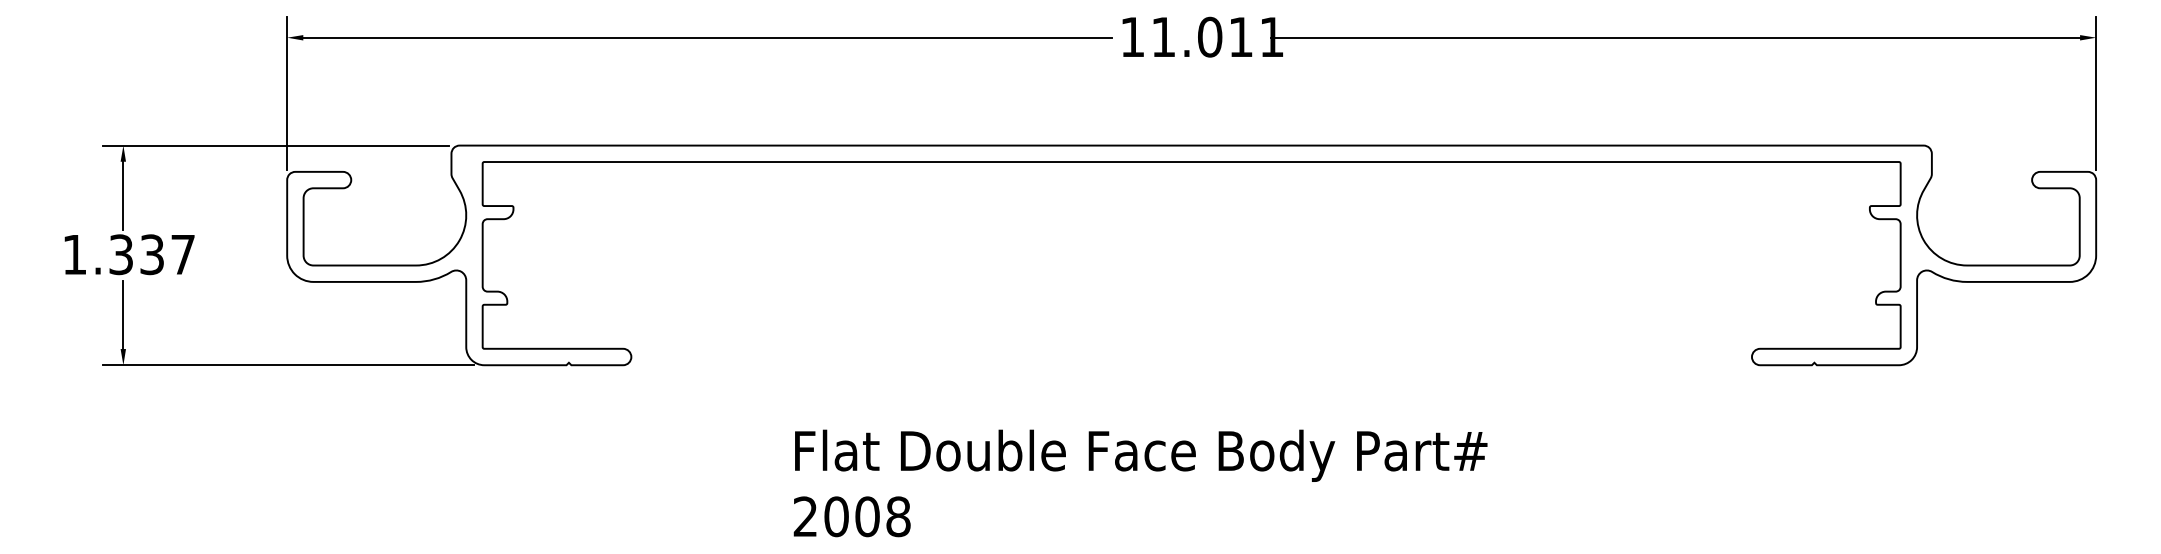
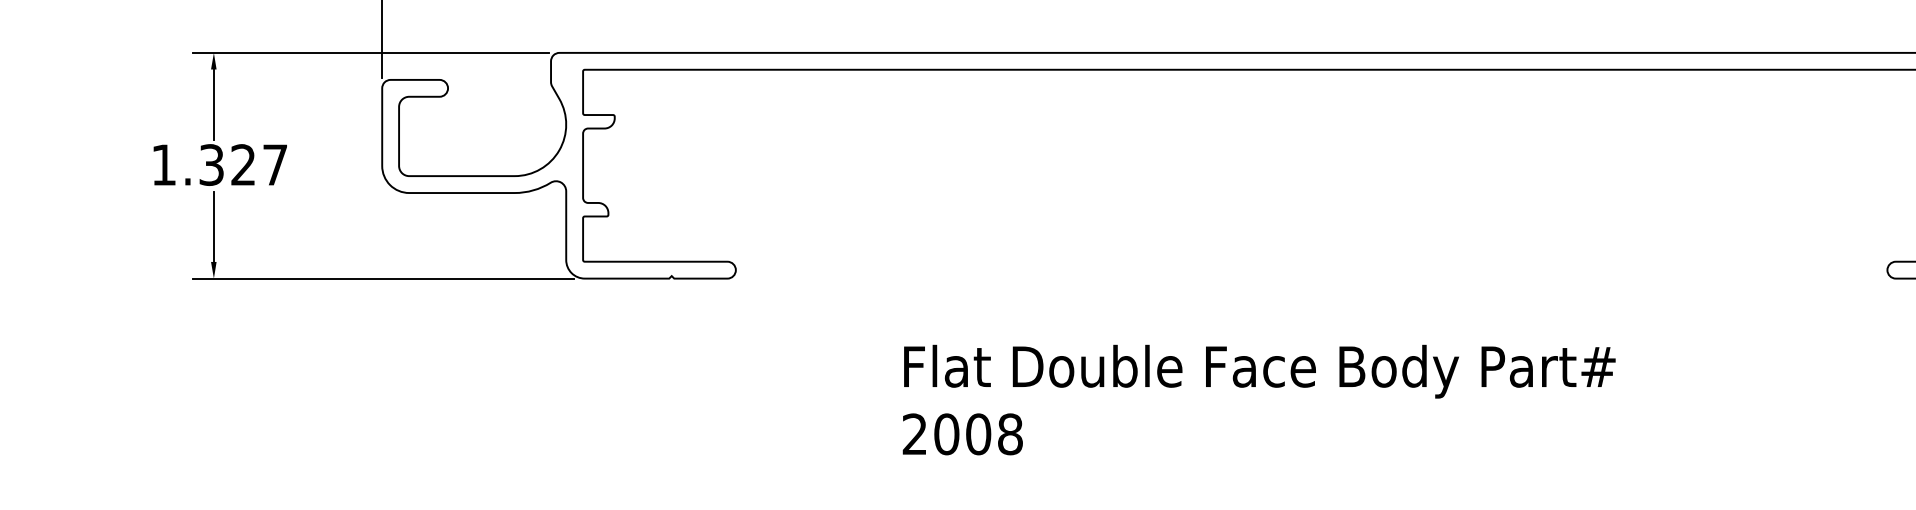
text: (151, 254) -> (242, 164), 1.337 -> 1.327

